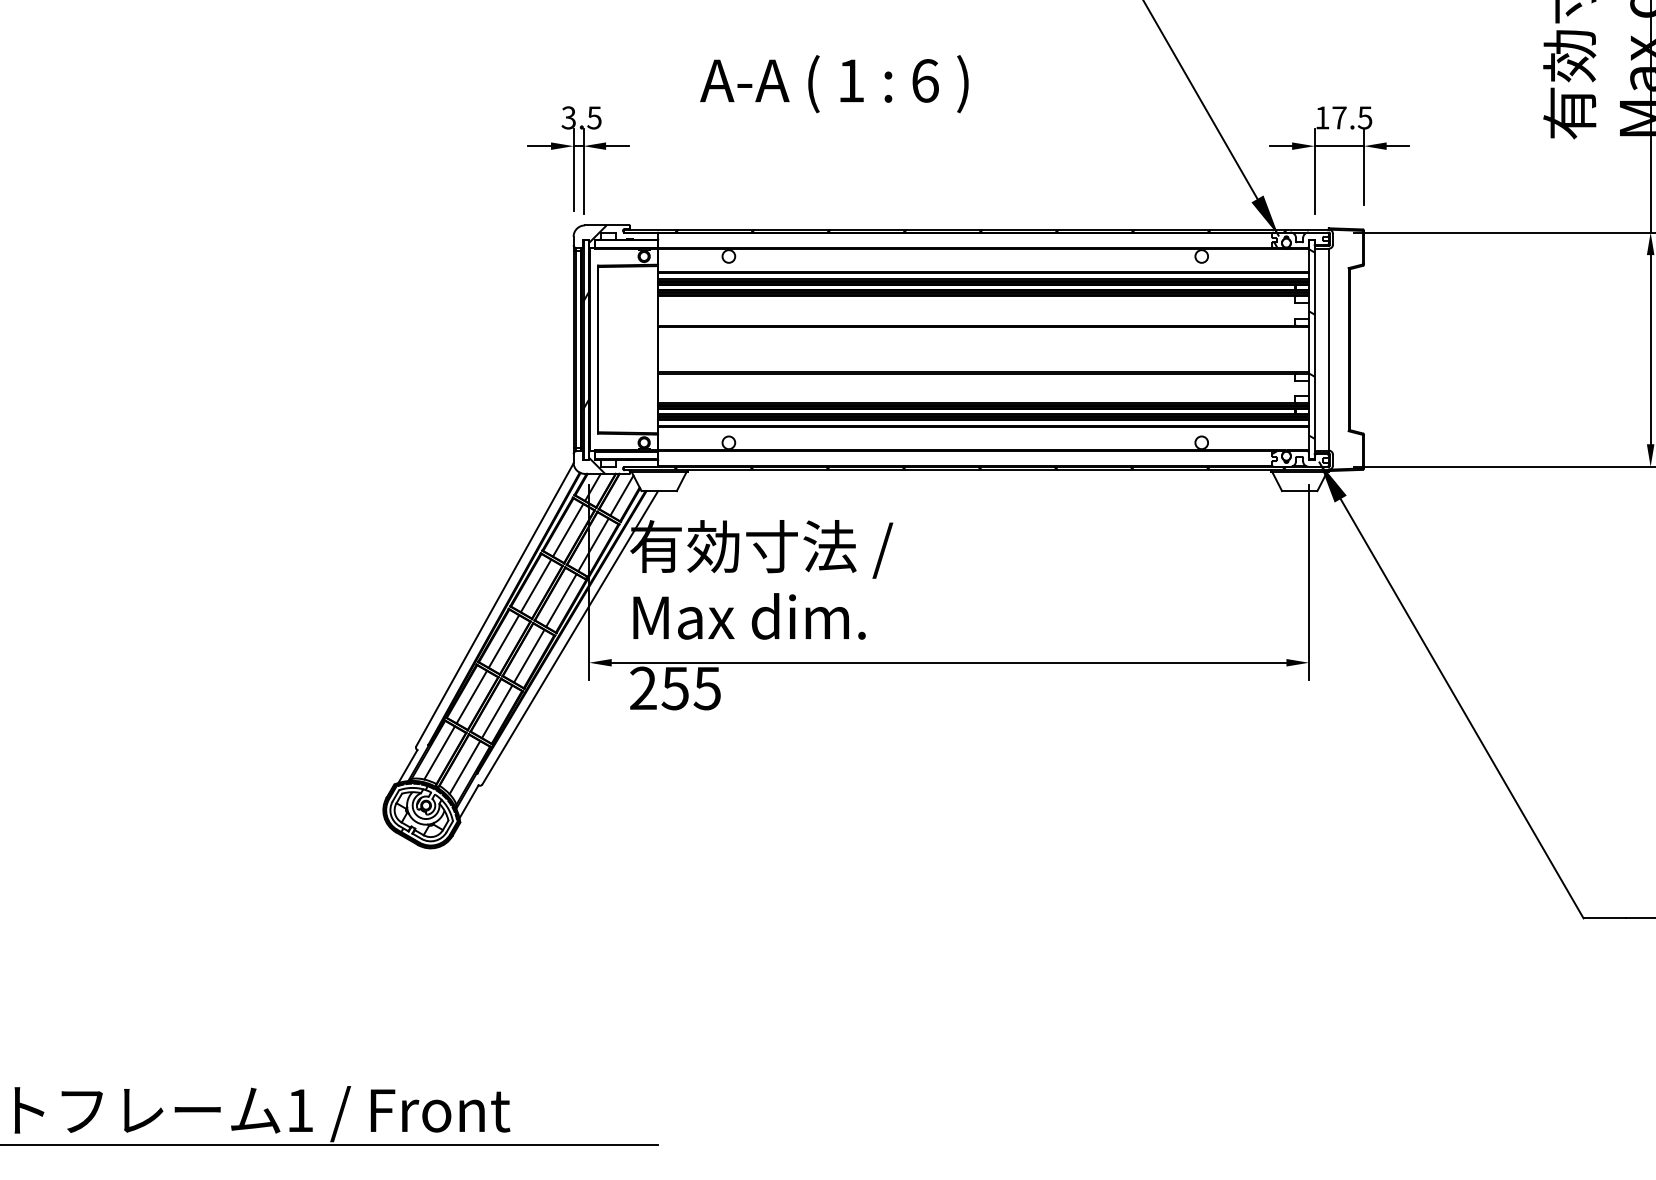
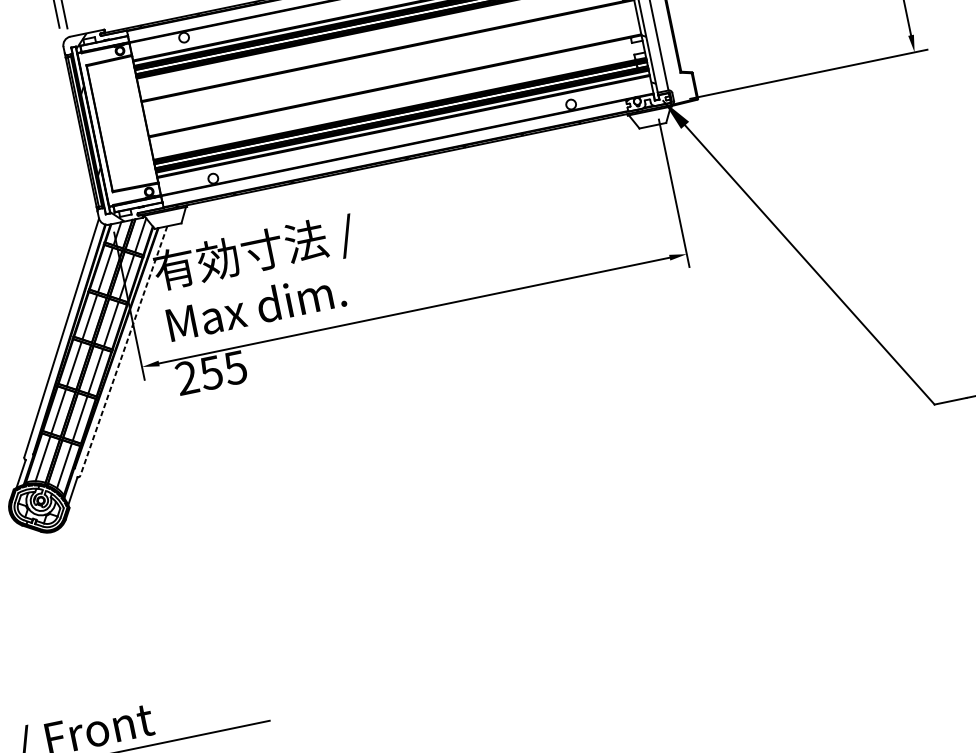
line: (570, 637) -> (123, 350), solid -> dashed

